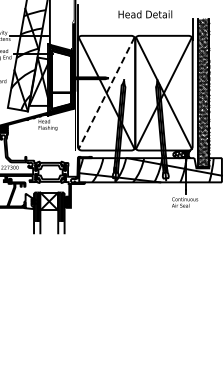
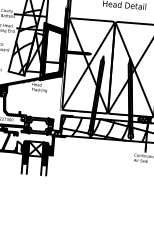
line: (106, 93) -> (88, 66), dashed -> solid

